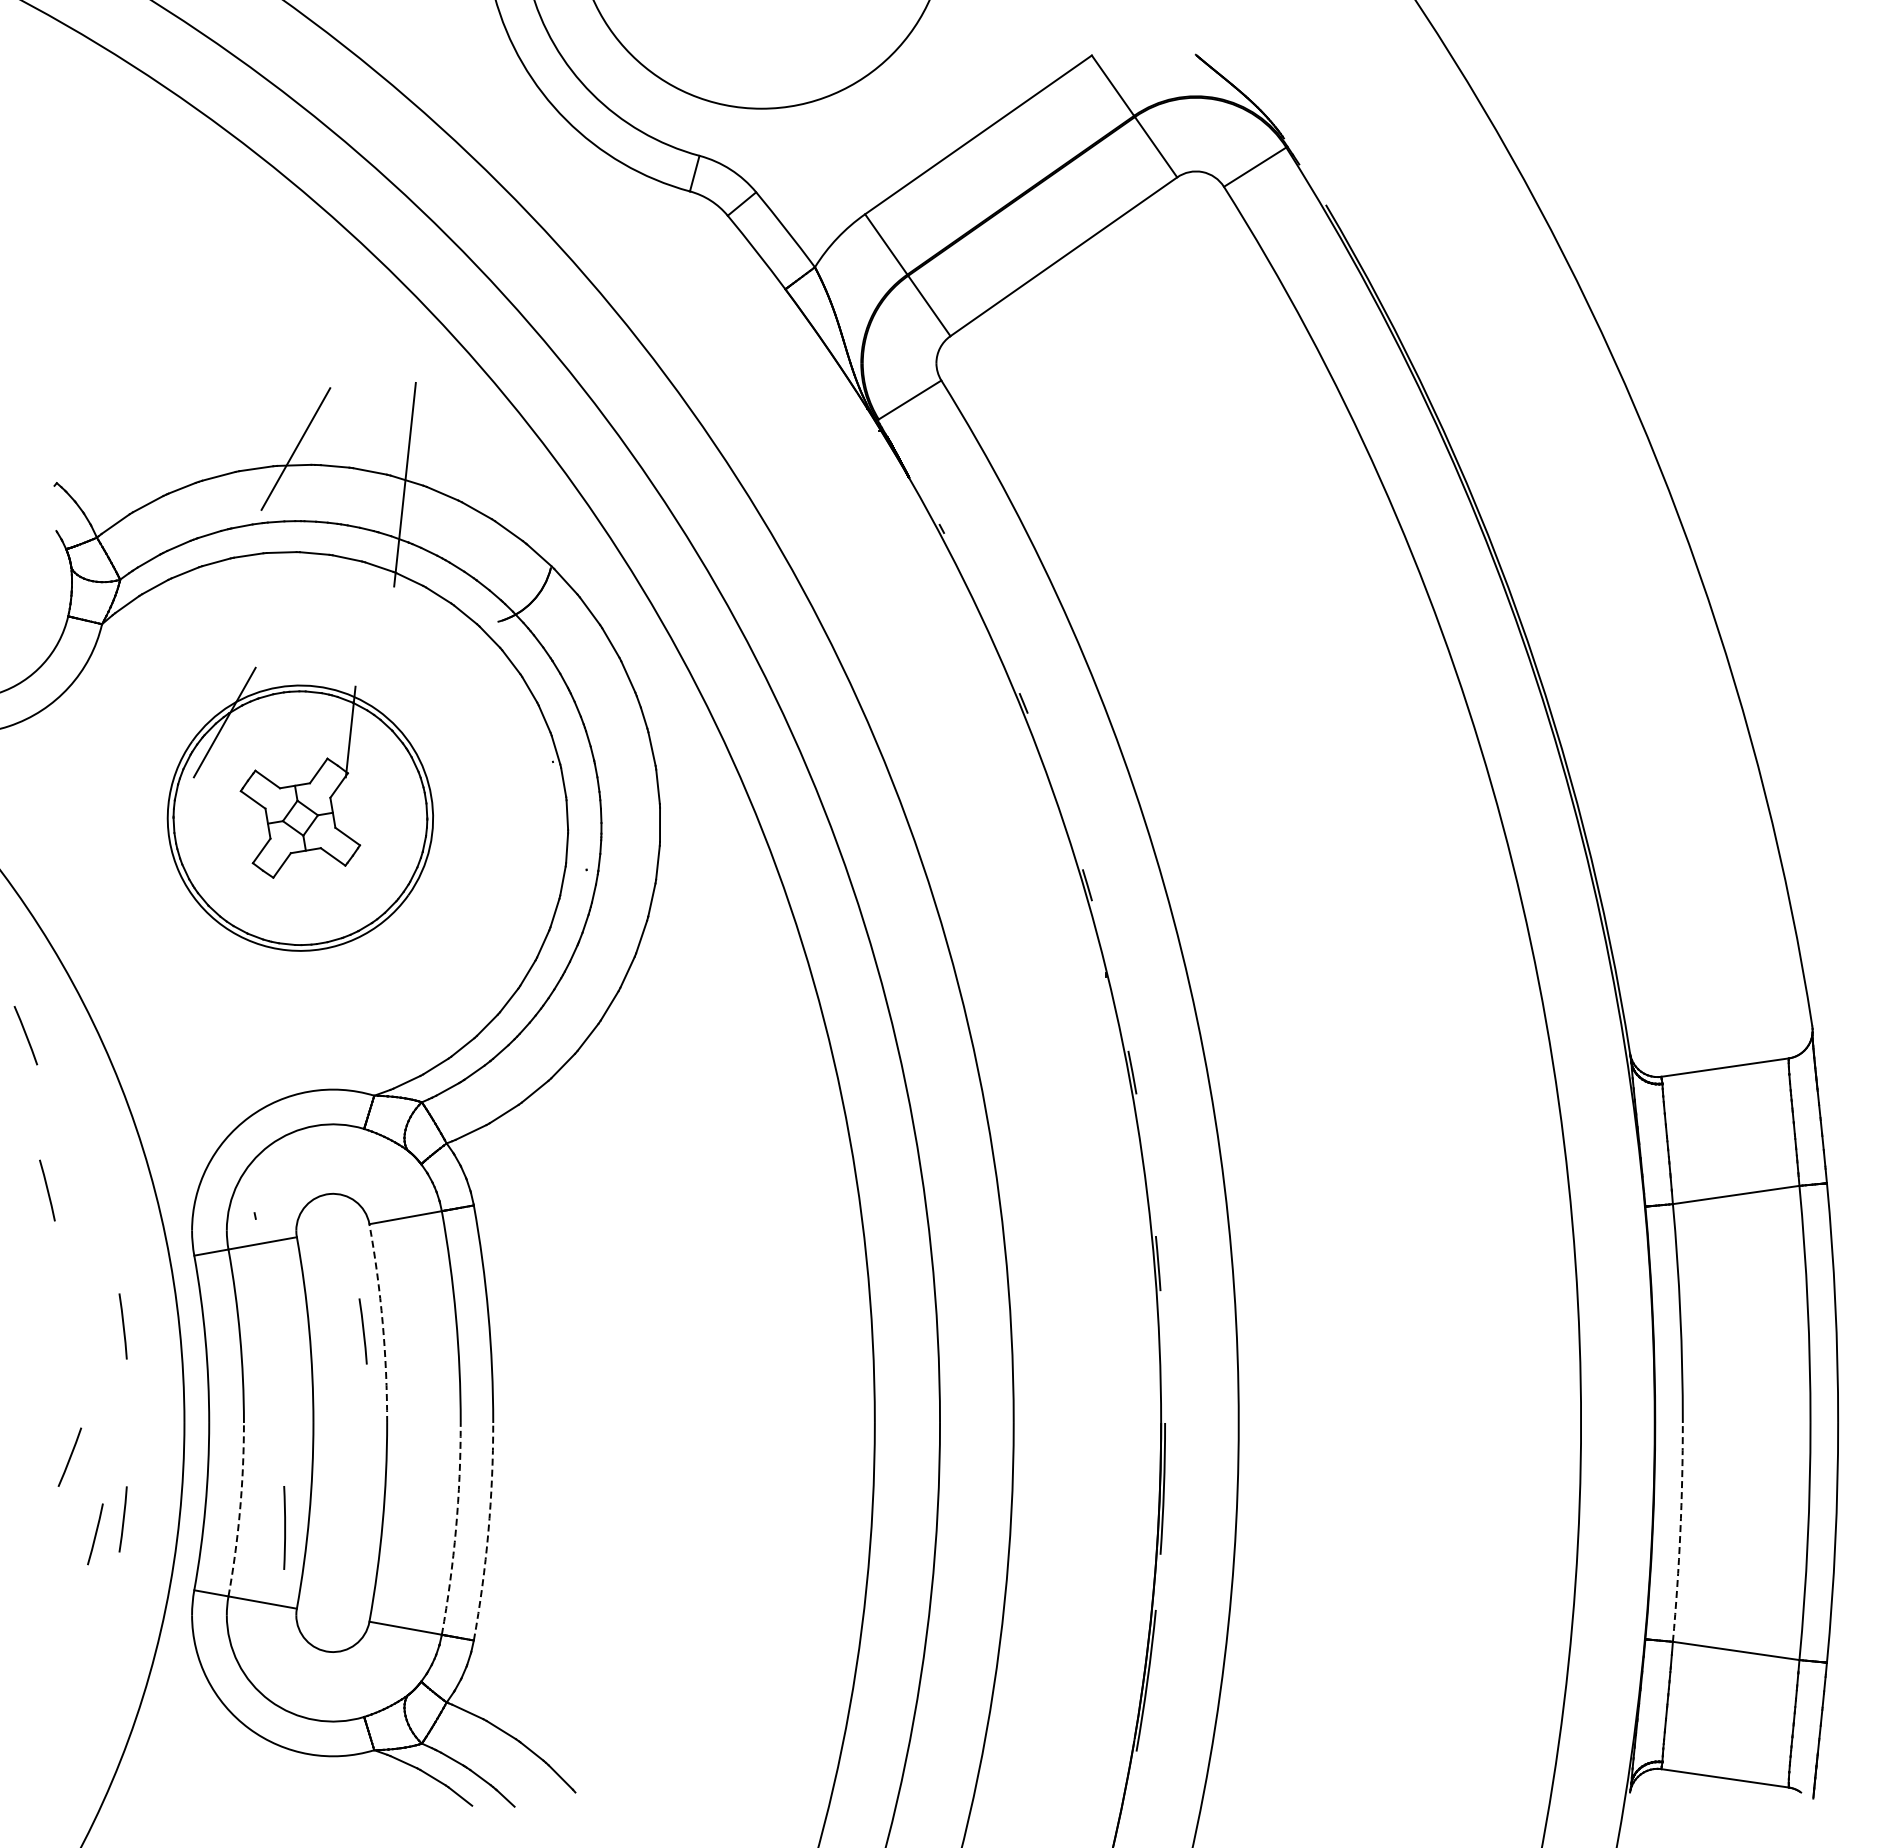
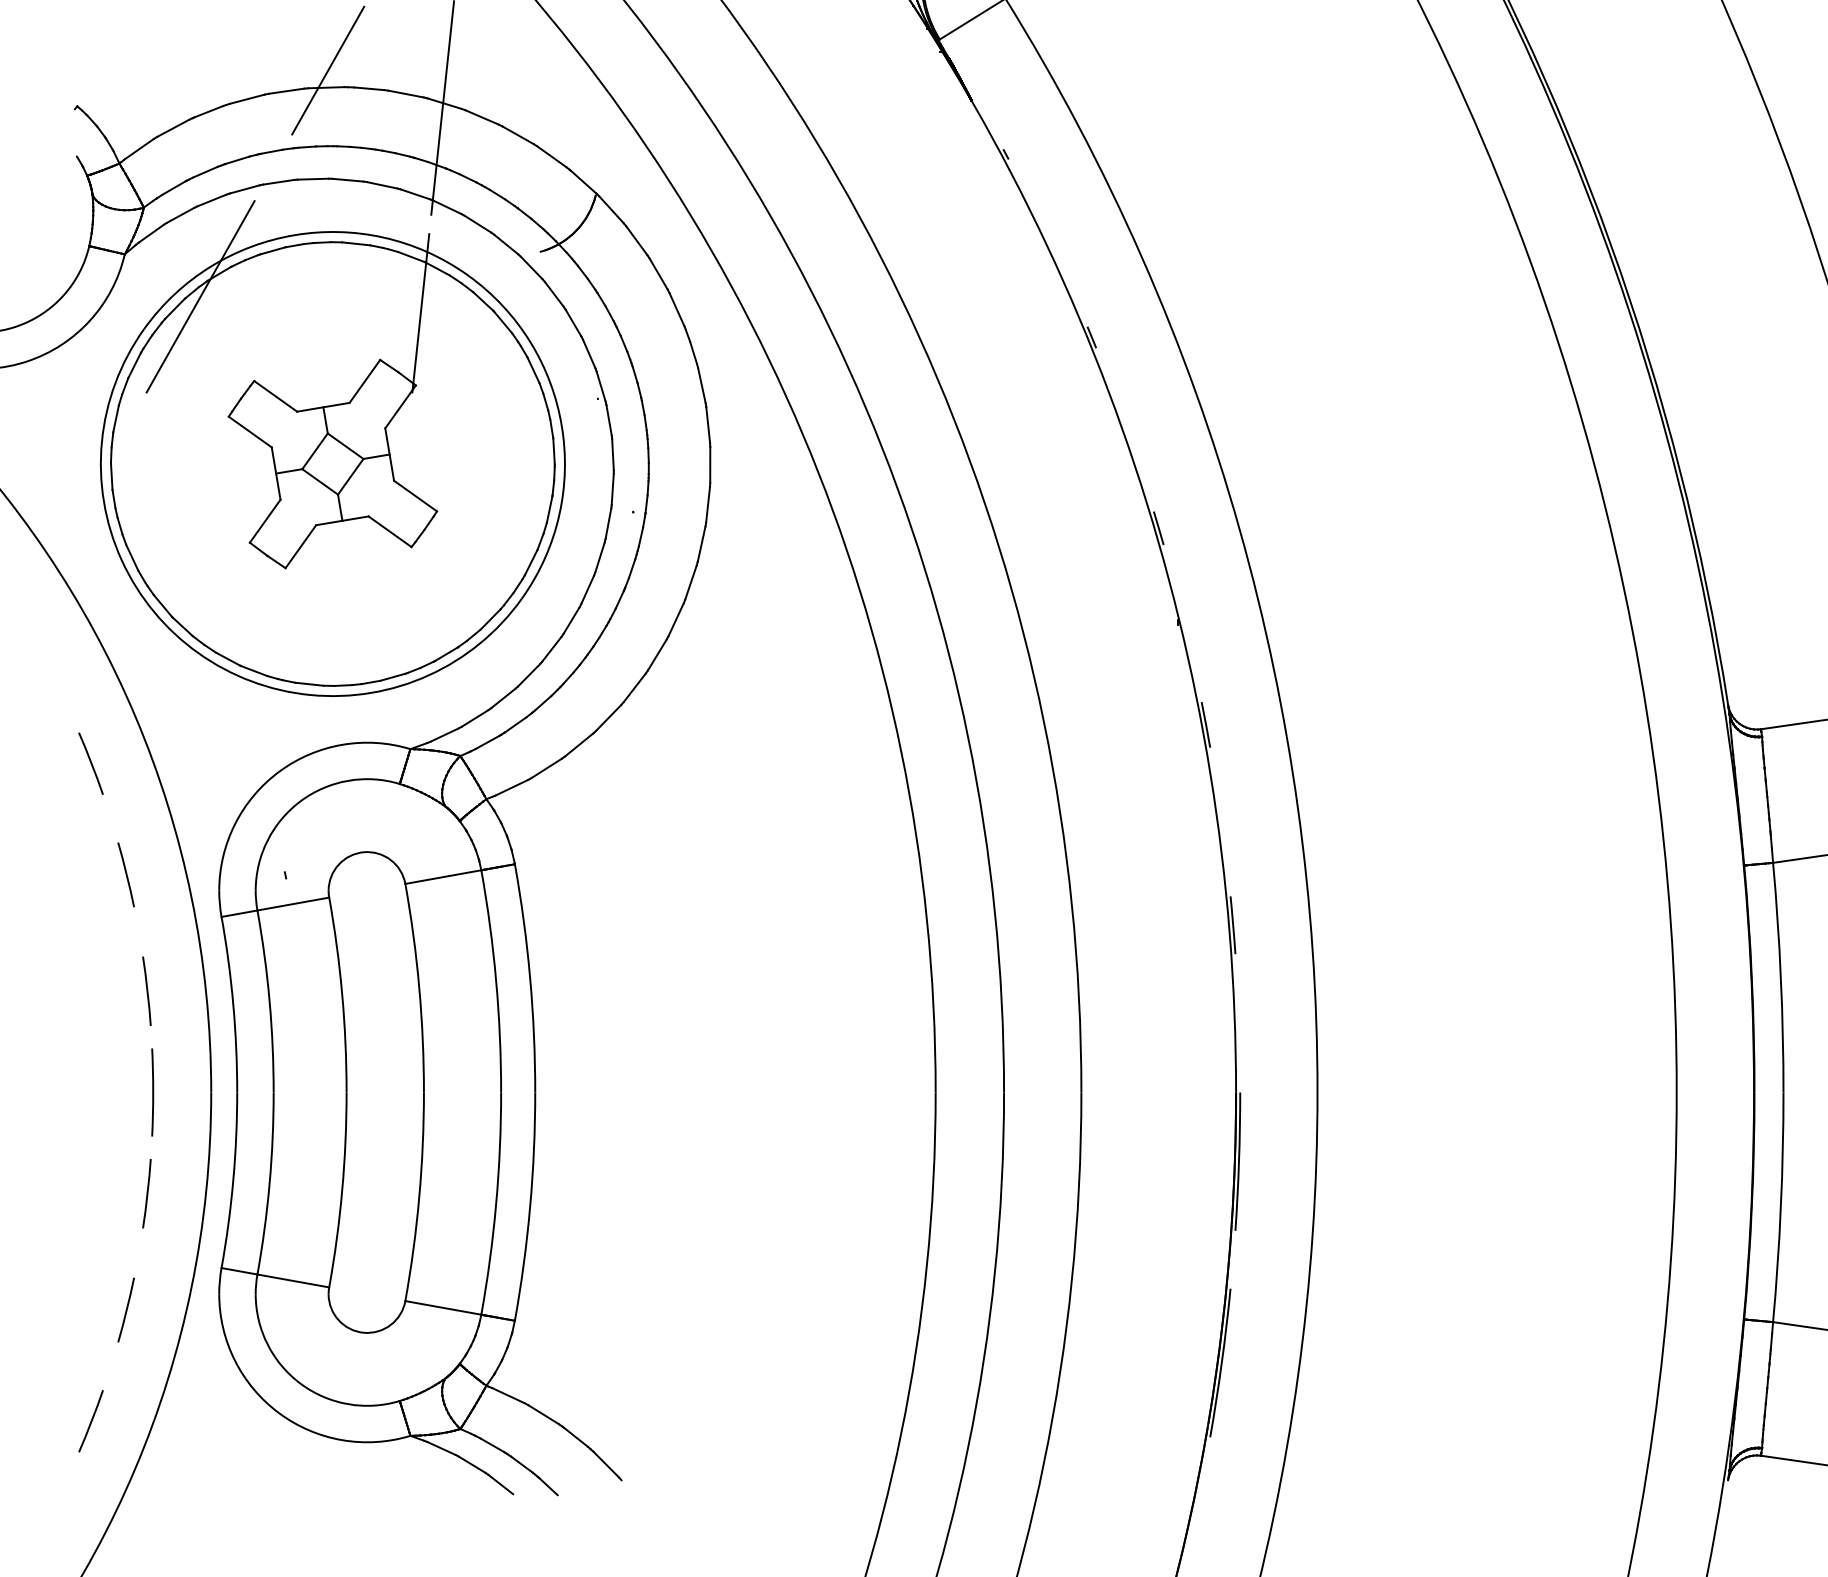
part: (300, 809) -> (333, 448), size x1.67
line: (25, 1035) -> (90, 763), moved
line: (47, 1190) -> (126, 874), moved
arc: (382, 1323) -> (419, 988), dashed -> solid
line: (362, 1331) -> (398, 996), removed
line: (69, 1456) -> (90, 1420), moved
arc: (240, 1510) -> (270, 1184), dashed -> solid
line: (284, 1527) -> (152, 1092), moved
arc: (456, 1529) -> (496, 1204), dashed -> solid
arc: (488, 1532) -> (530, 1207), dashed -> solid
arc: (1680, 1532) -> (1781, 1207), dashed -> solid
line: (95, 1534) -> (126, 1310), moved

